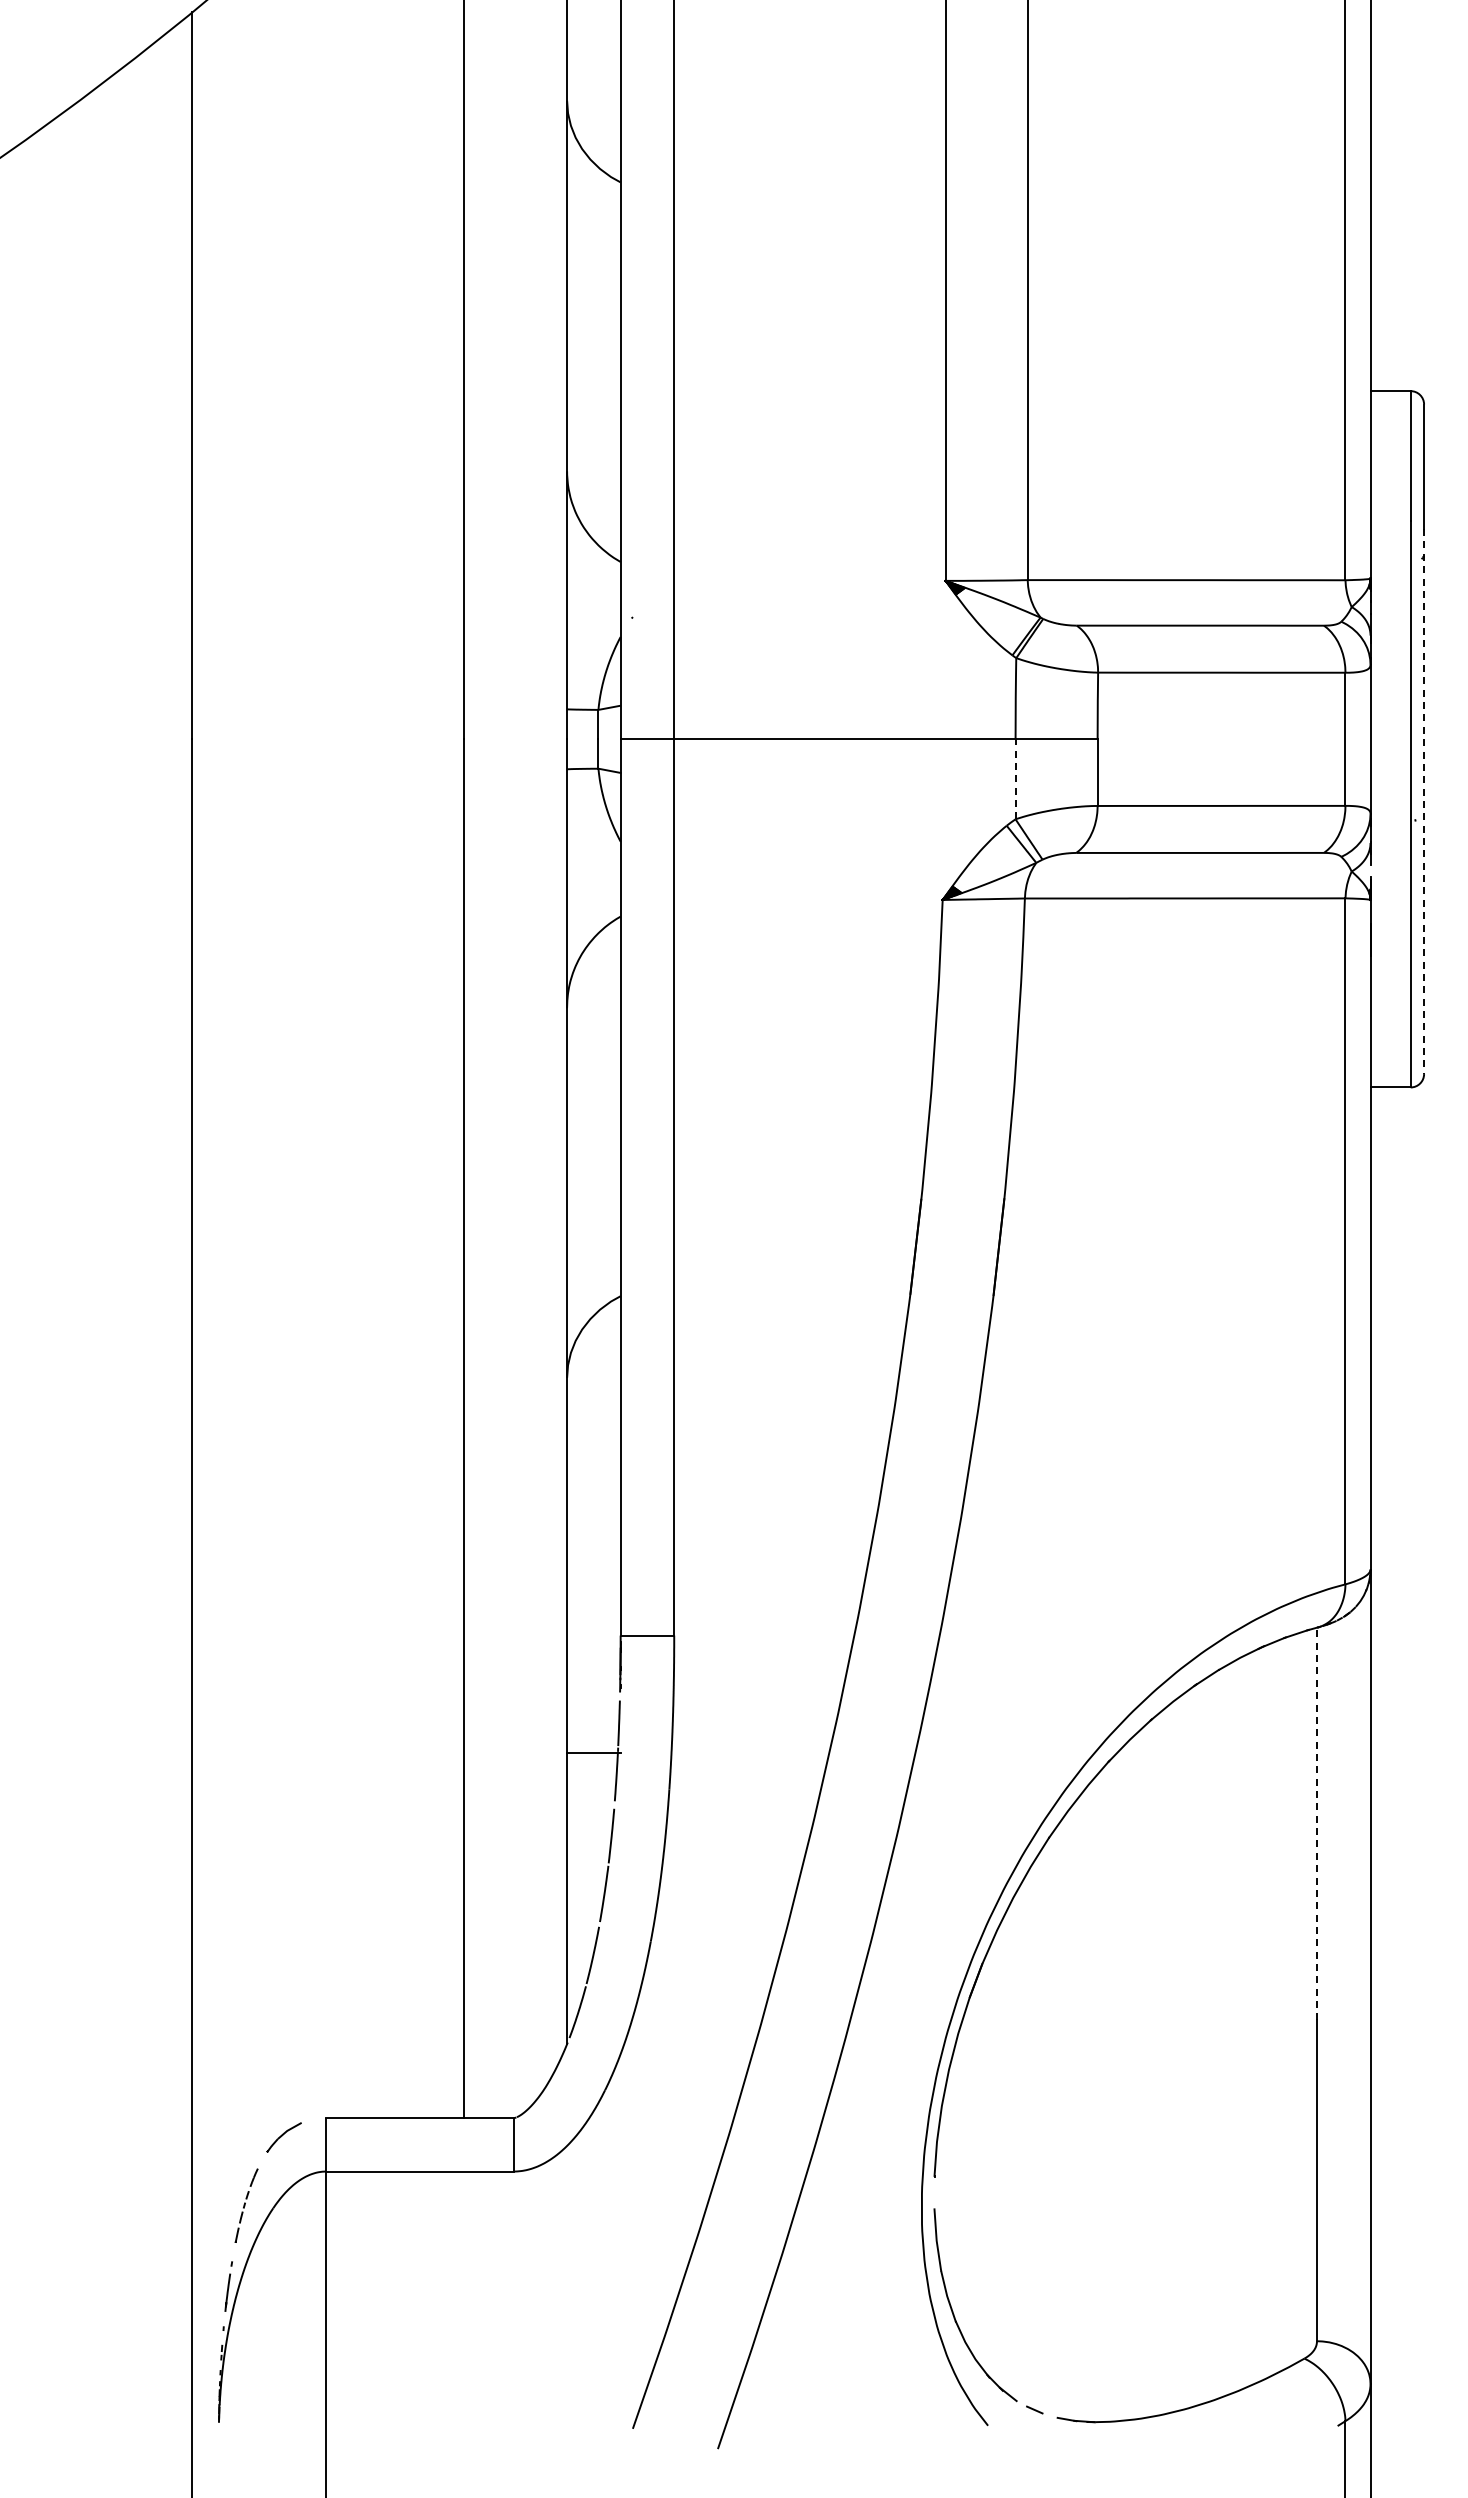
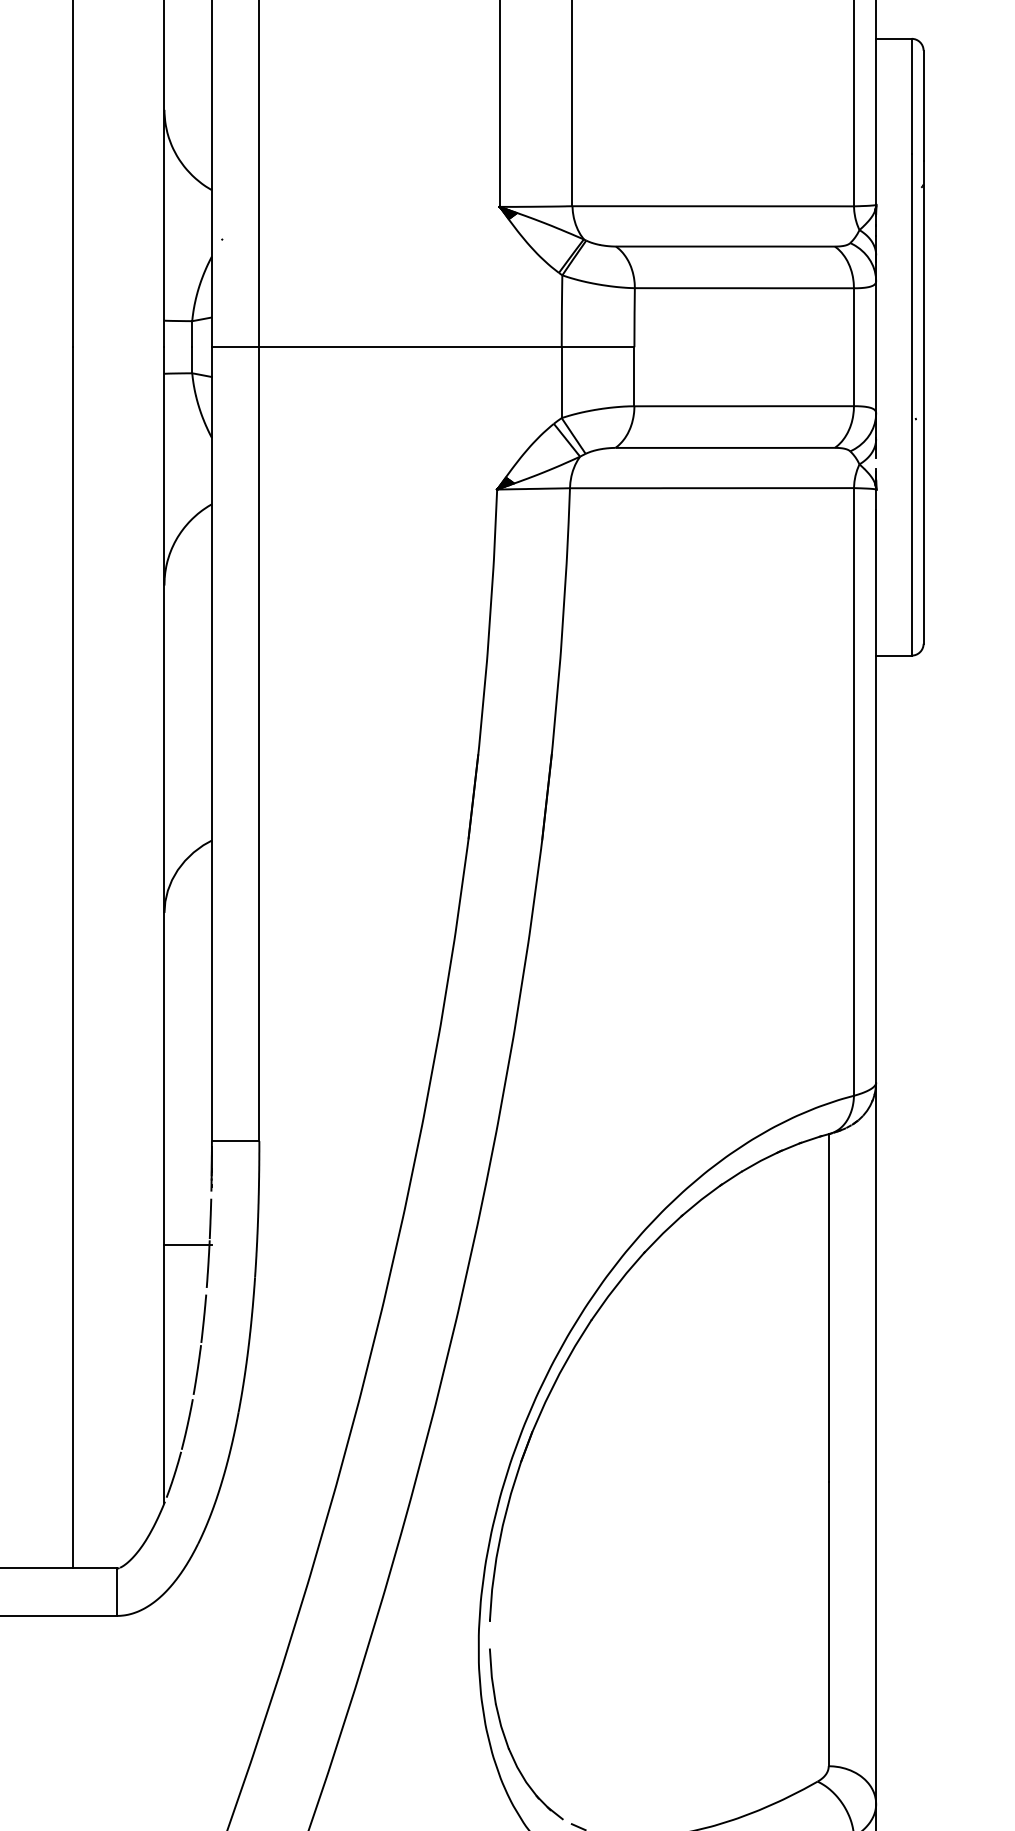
line: (1015, 778) -> (561, 381), dashed -> solid
line: (1424, 802) -> (923, 403), dashed -> solid
line: (1316, 1823) -> (828, 1307), dashed -> solid

